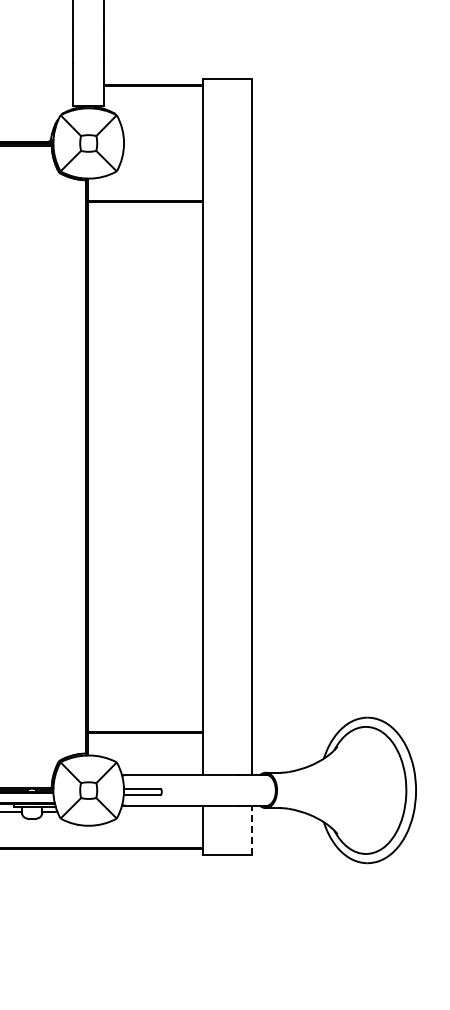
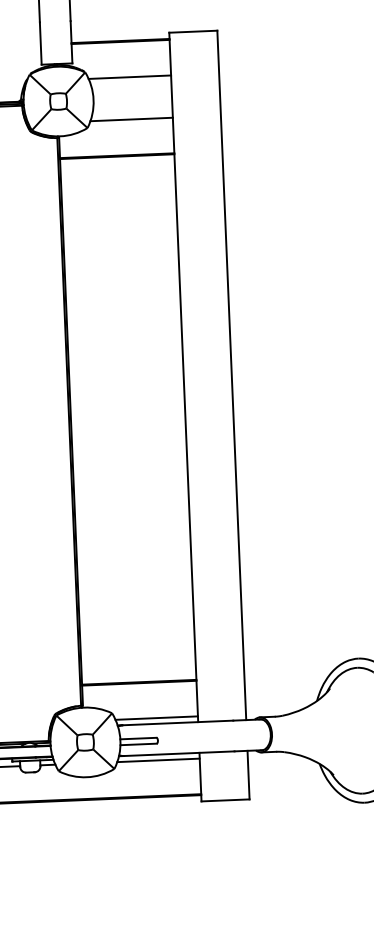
line: (161, 121) -> (129, 76), added
line: (161, 164) -> (131, 119), added
line: (161, 769) -> (156, 718), added
line: (161, 811) -> (158, 760), added
line: (251, 830) -> (248, 775), dashed -> solid

